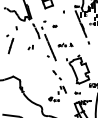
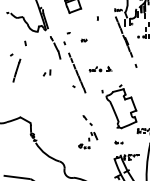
part: (57, 86) -> (88, 132), size x0.7

